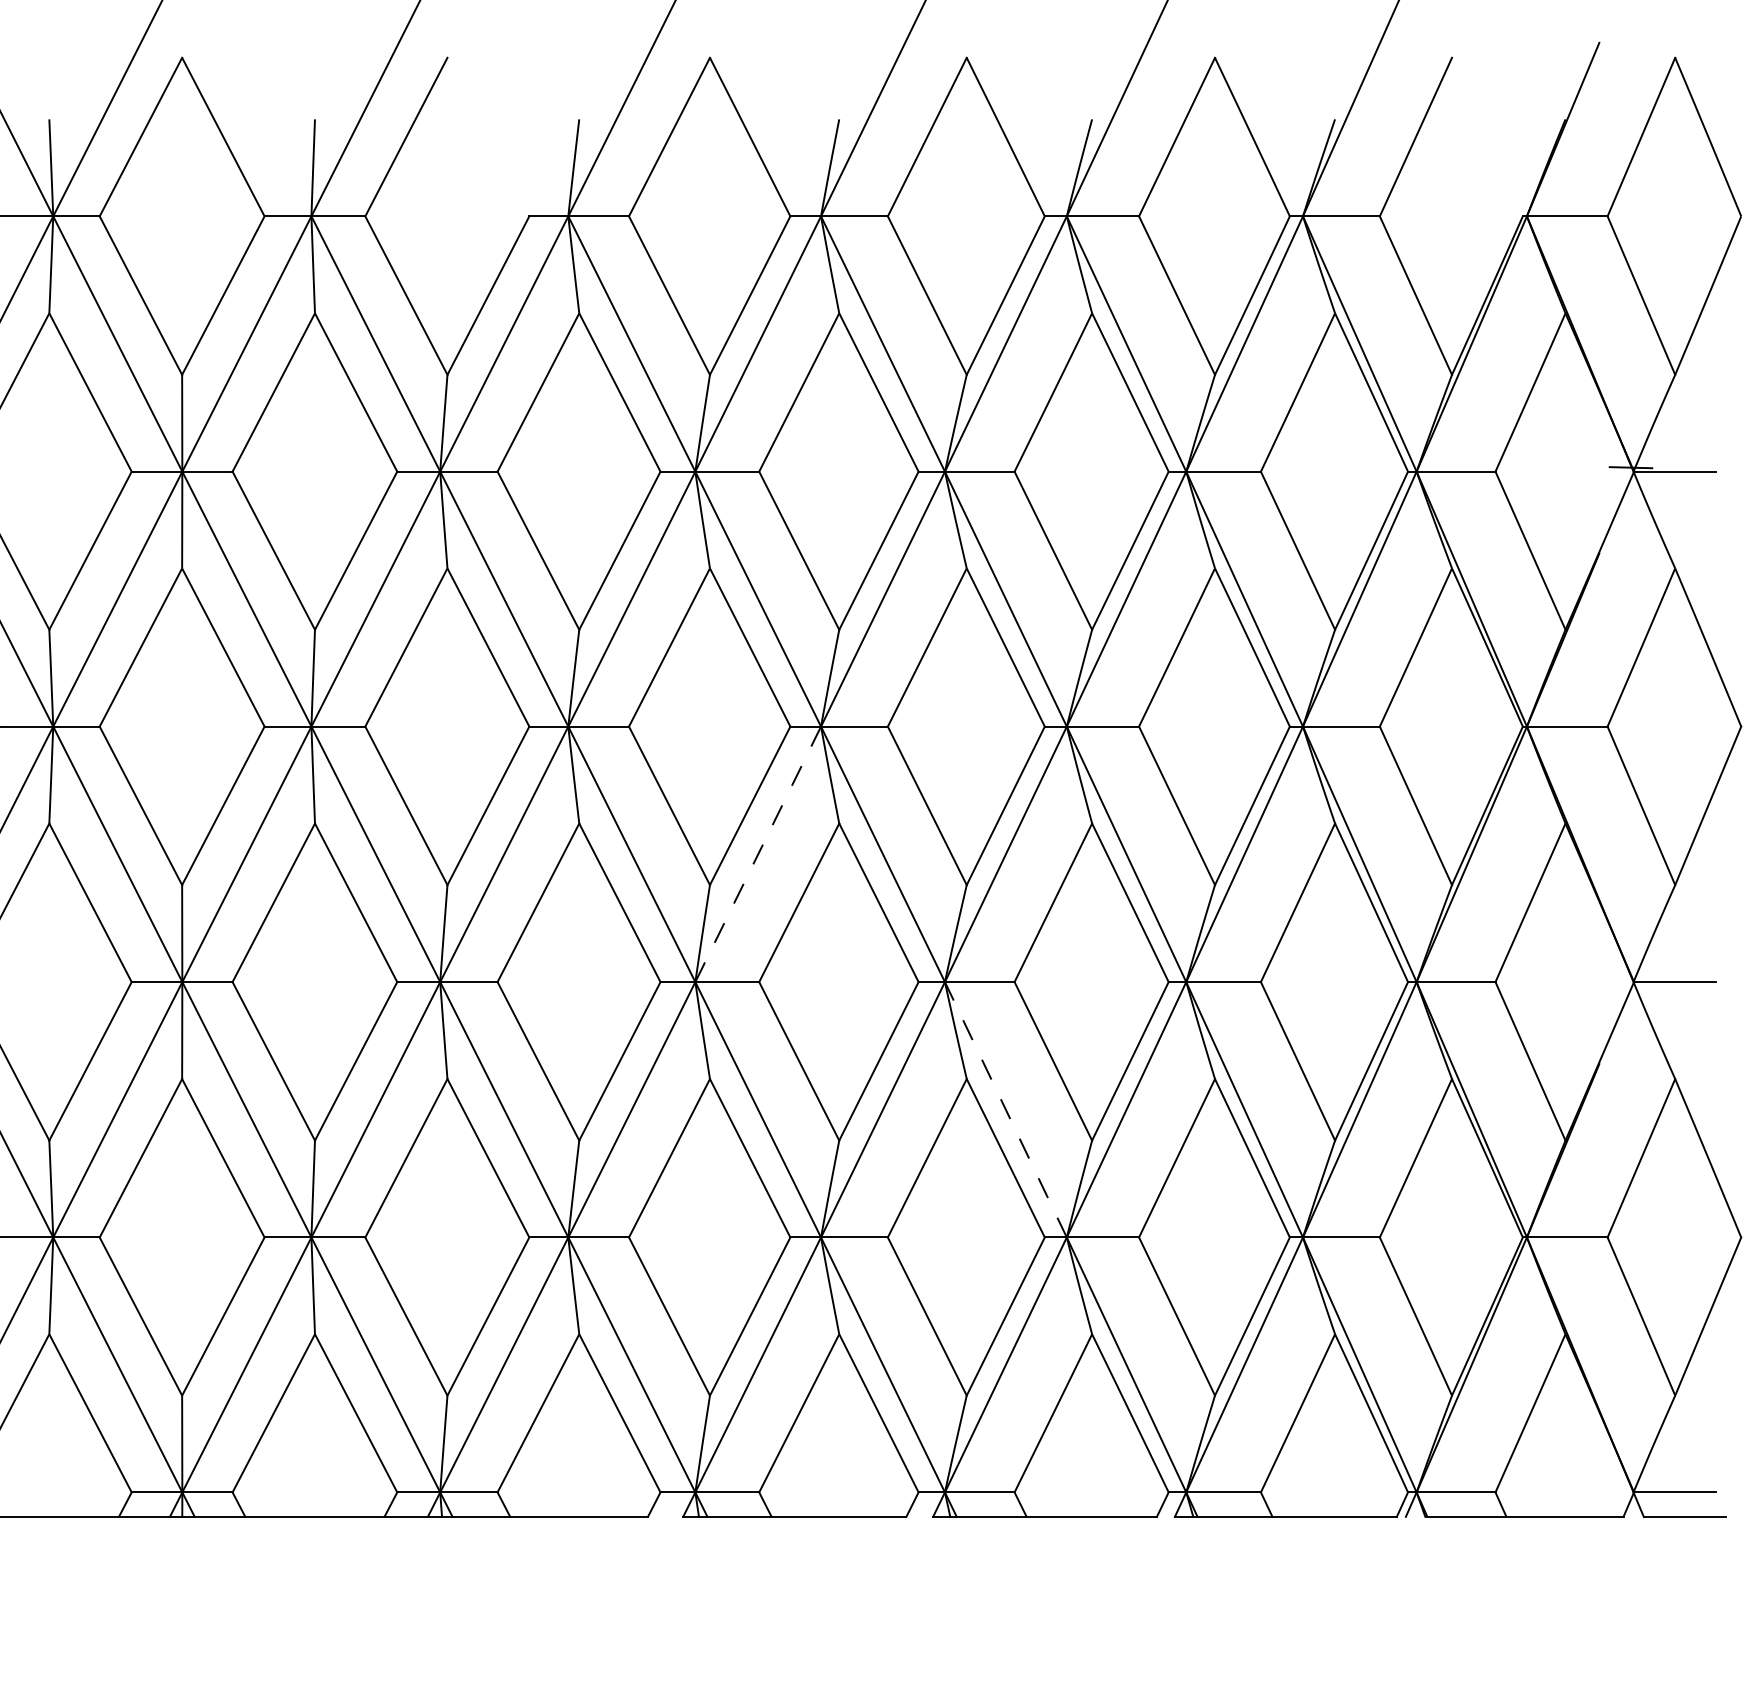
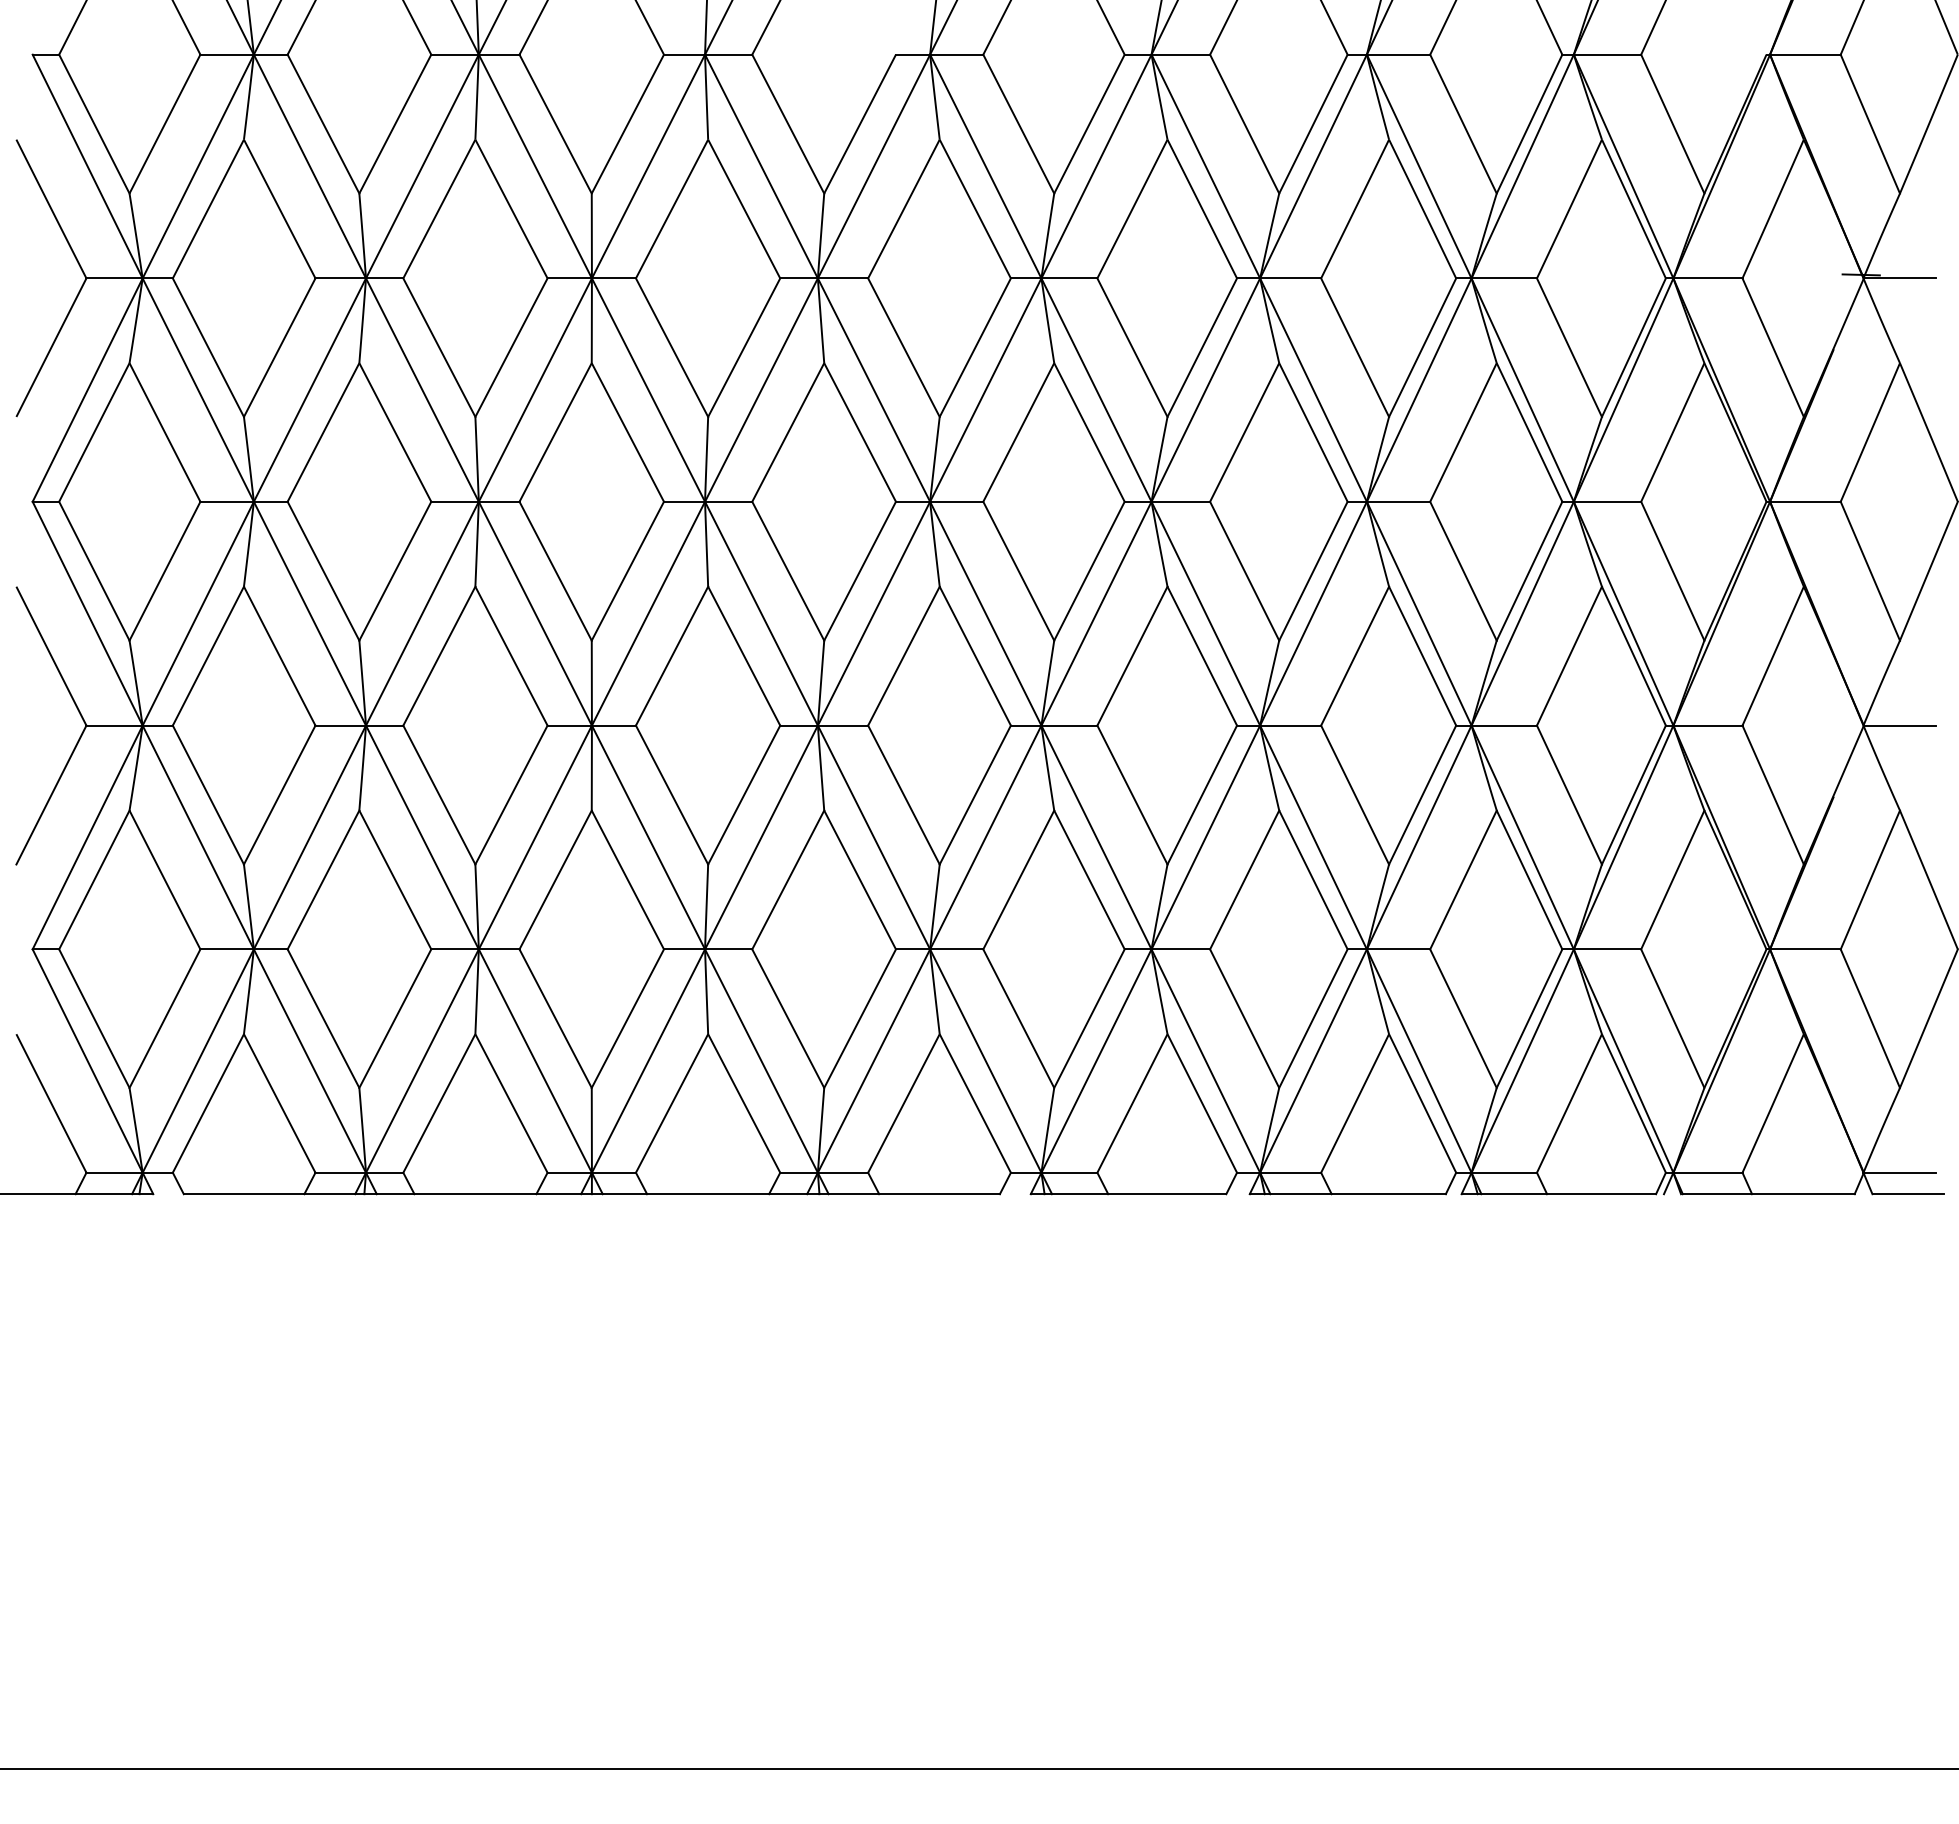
line: (758, 854) -> (1096, 613), dashed -> solid
line: (1005, 1109) -> (1313, 837), dashed -> solid

